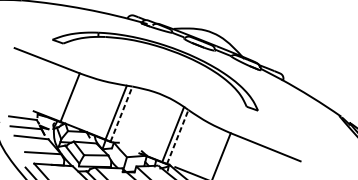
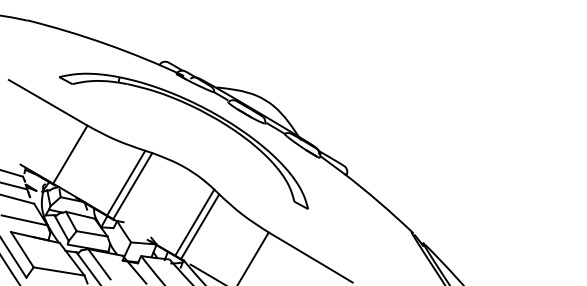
line: (122, 113) -> (133, 185), dashed -> solid
line: (178, 136) -> (200, 226), dashed -> solid

